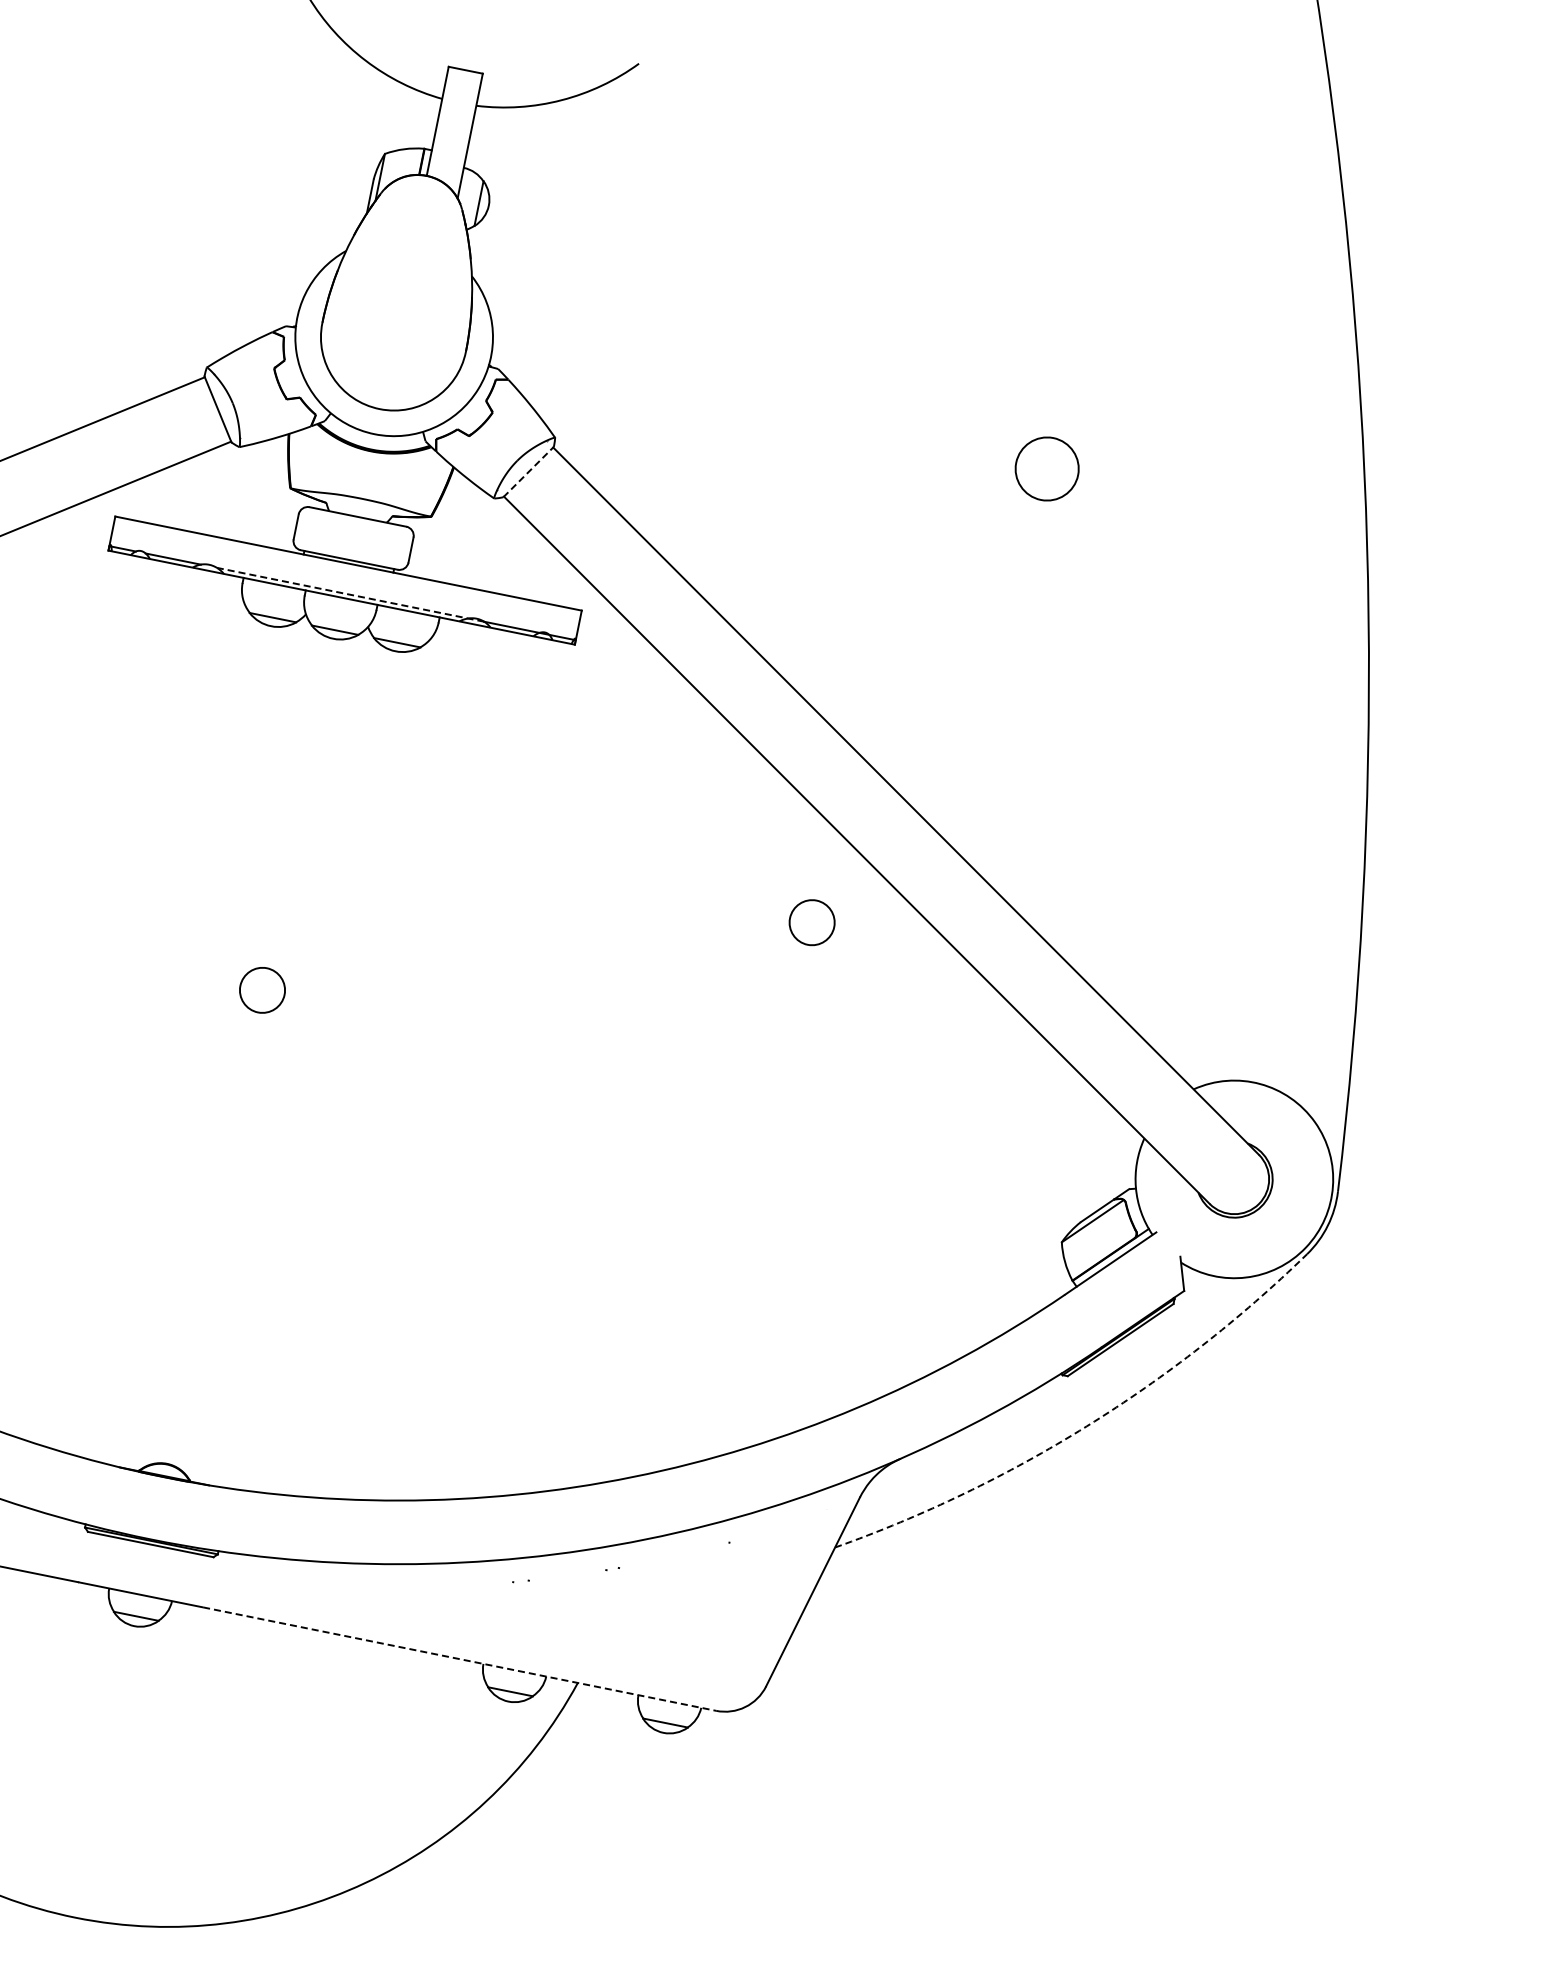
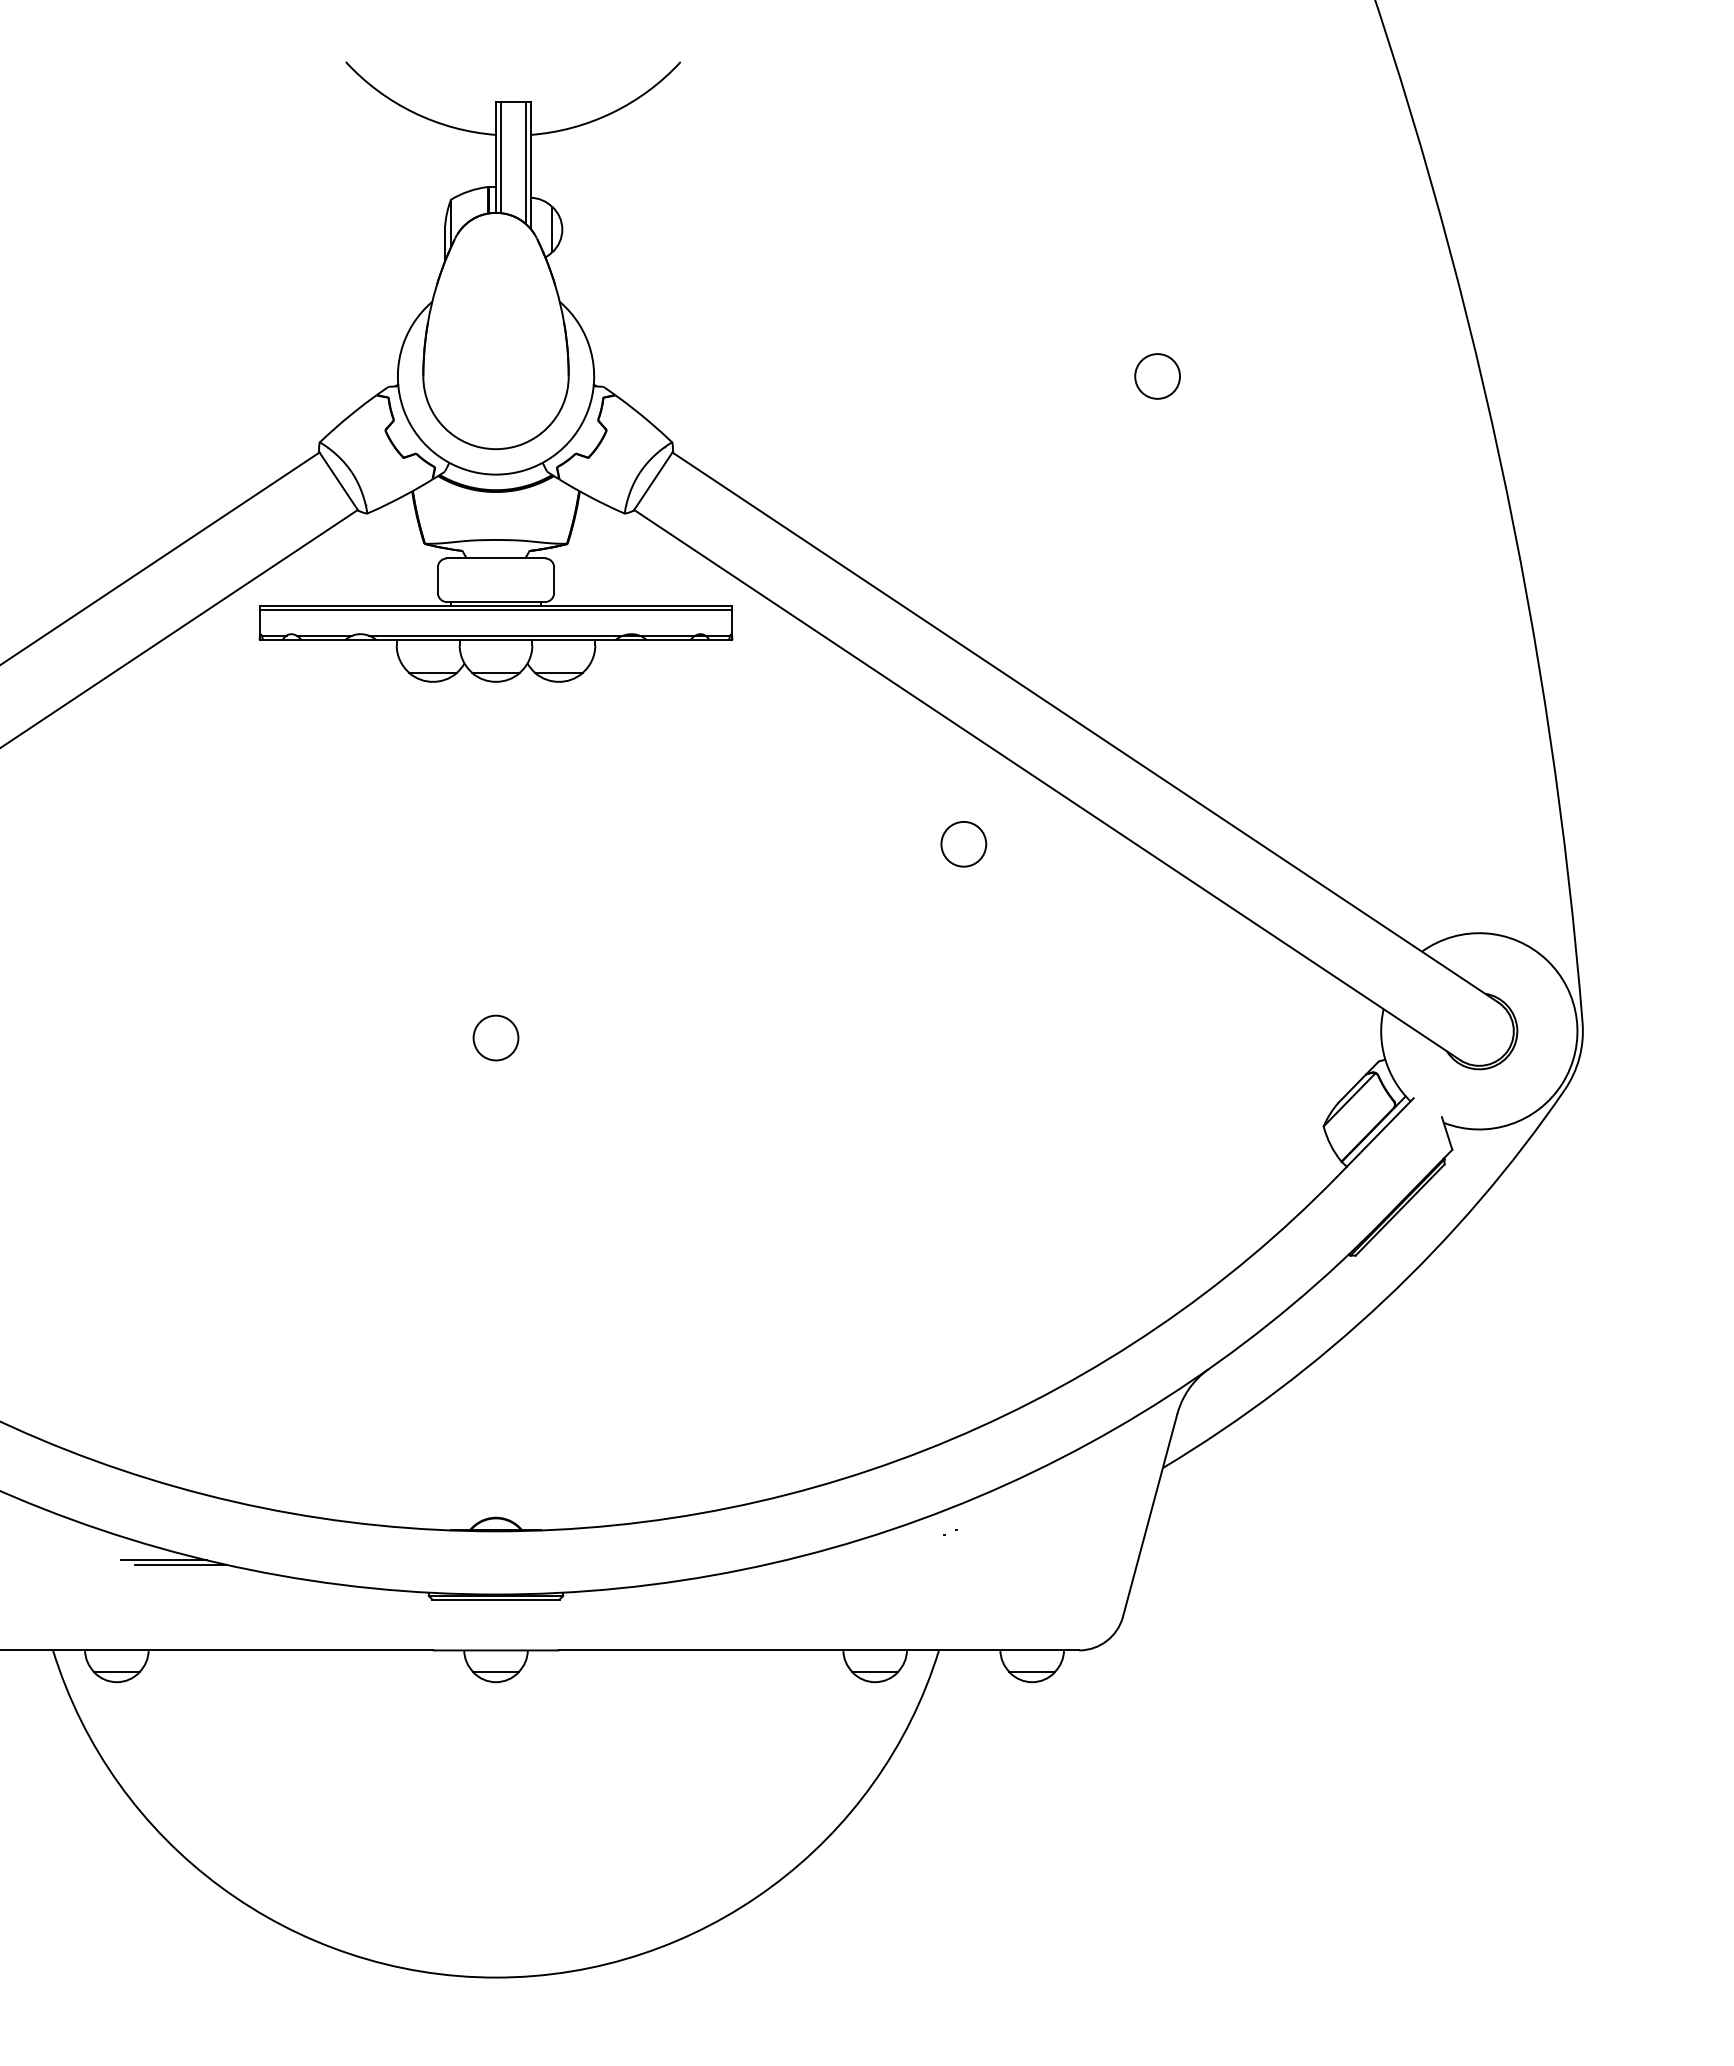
line: (442, 122) -> (500, 157), added
line: (466, 133) -> (526, 163), added
circle: (1047, 469) -> (1157, 376), size x0.71
line: (528, 471) -> (653, 480), dashed -> solid
line: (347, 568) -> (495, 610), added
line: (350, 594) -> (503, 635), dashed -> solid
circle: (811, 922) -> (963, 844), moved
arc: (1087, 1426) -> (1384, 1300), dashed -> solid
line: (459, 1659) -> (819, 1650), dashed -> solid

